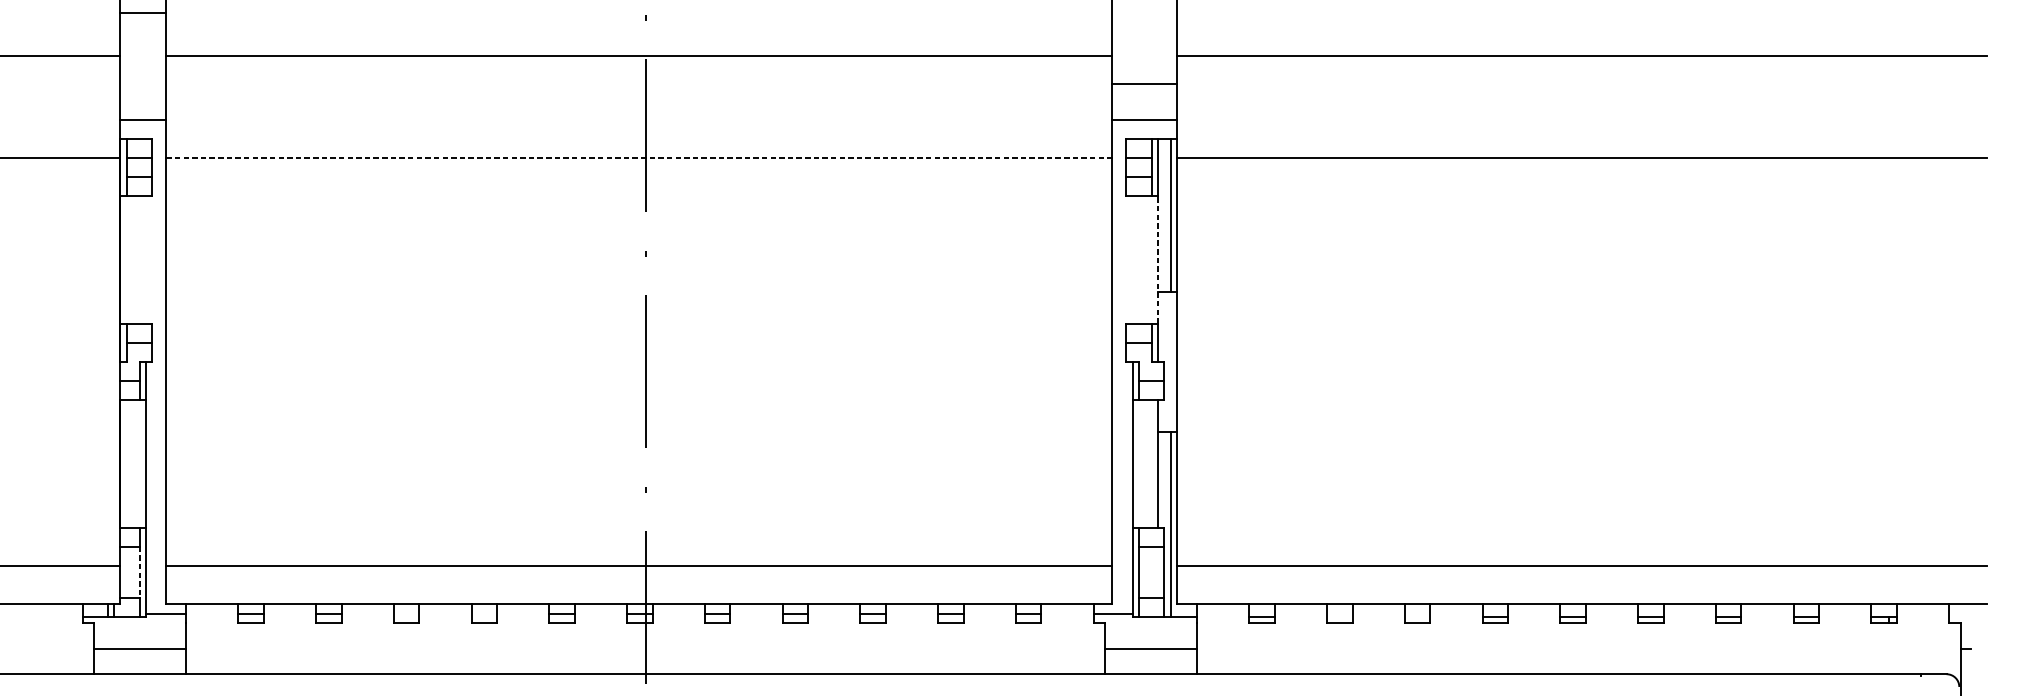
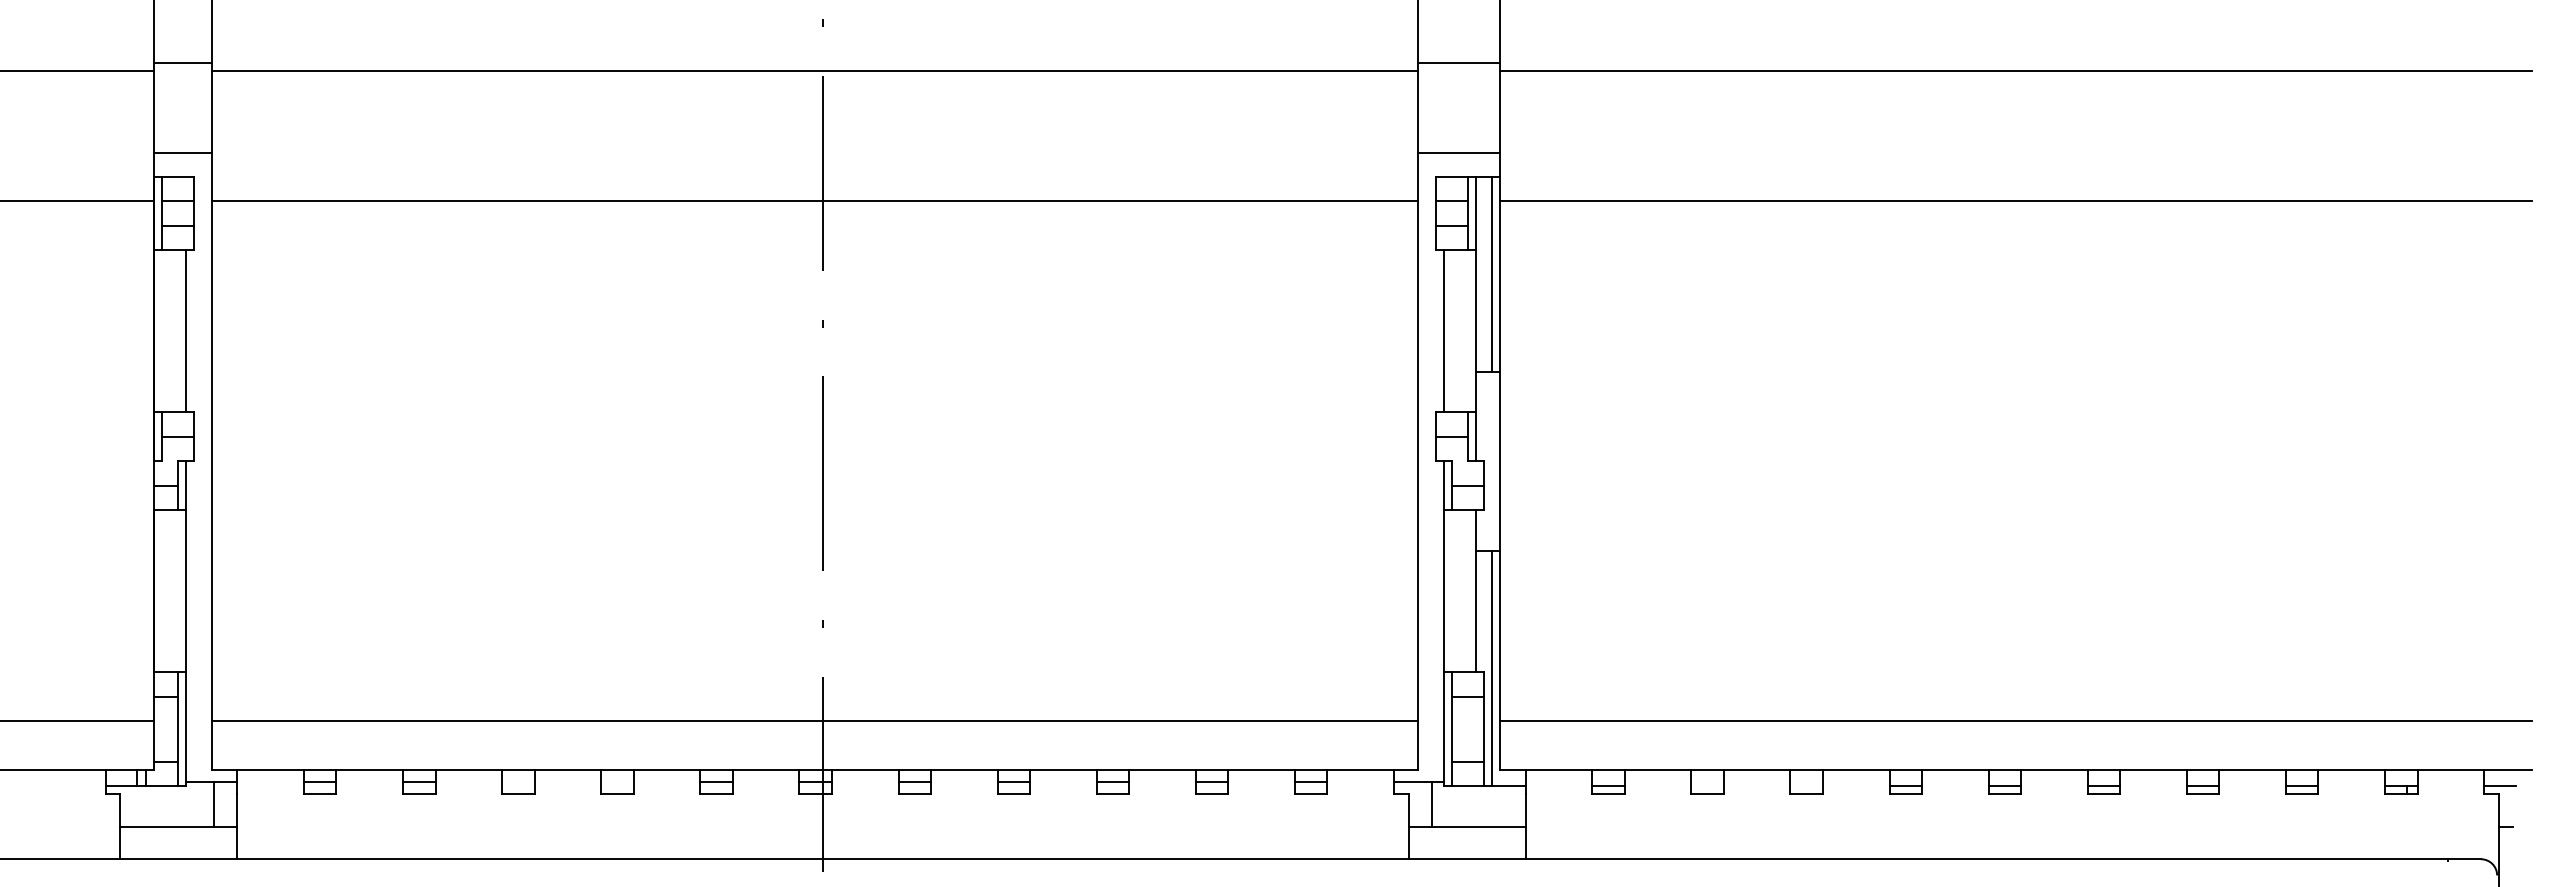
line: (143, 12) -> (182, 63), moved
line: (1144, 84) -> (1458, 63), moved
line: (638, 158) -> (814, 201), dashed -> solid
line: (1158, 259) -> (1476, 330), dashed -> solid
line: (146, 260) -> (186, 331), added
line: (1132, 260) -> (1443, 331), added
line: (139, 572) -> (178, 729), dashed -> solid
line: (1961, 617) -> (2499, 786), added
line: (167, 631) -> (213, 804), added
line: (1123, 631) -> (1432, 804), added

